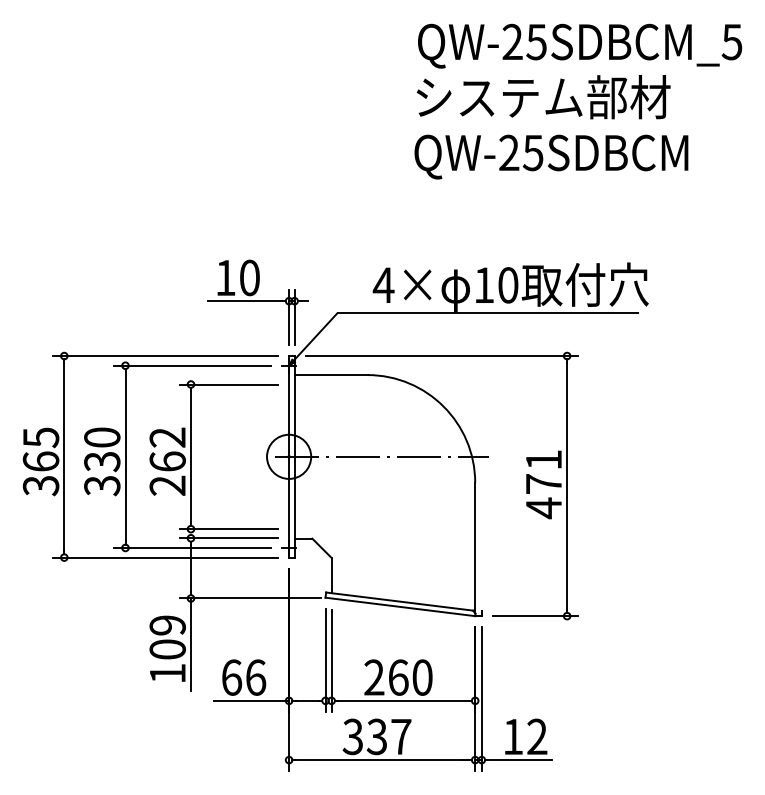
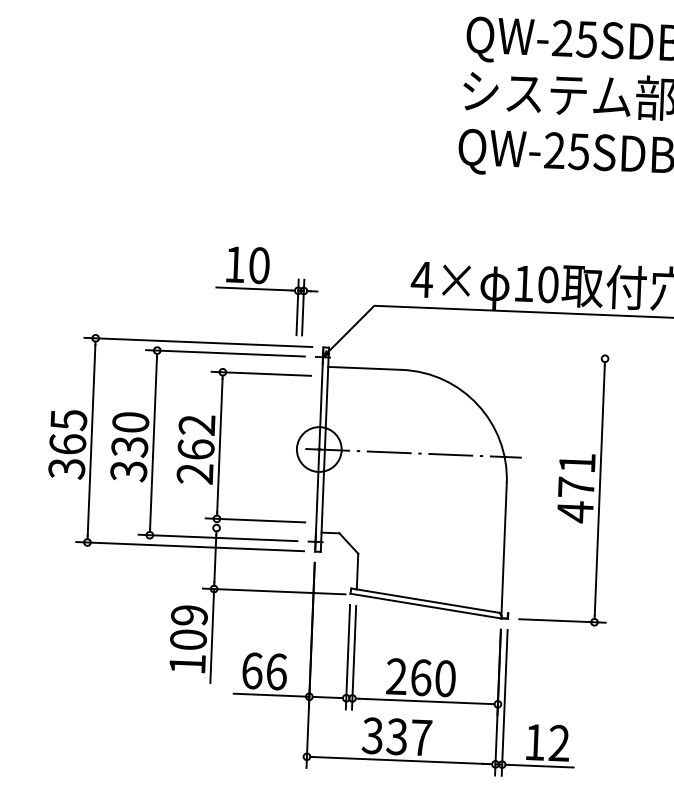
part: (257, 302) -> (266, 290), moved
line: (441, 356) -> (477, 354), removed
line: (228, 538) -> (254, 529), removed

